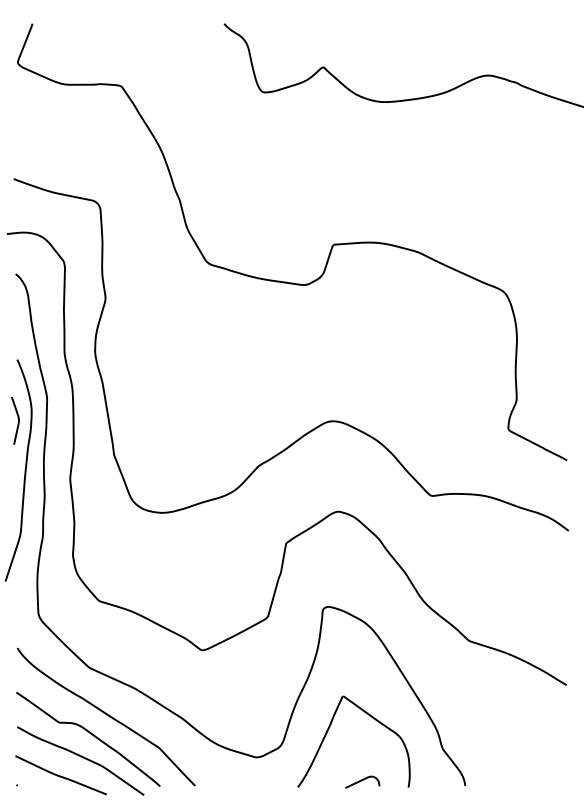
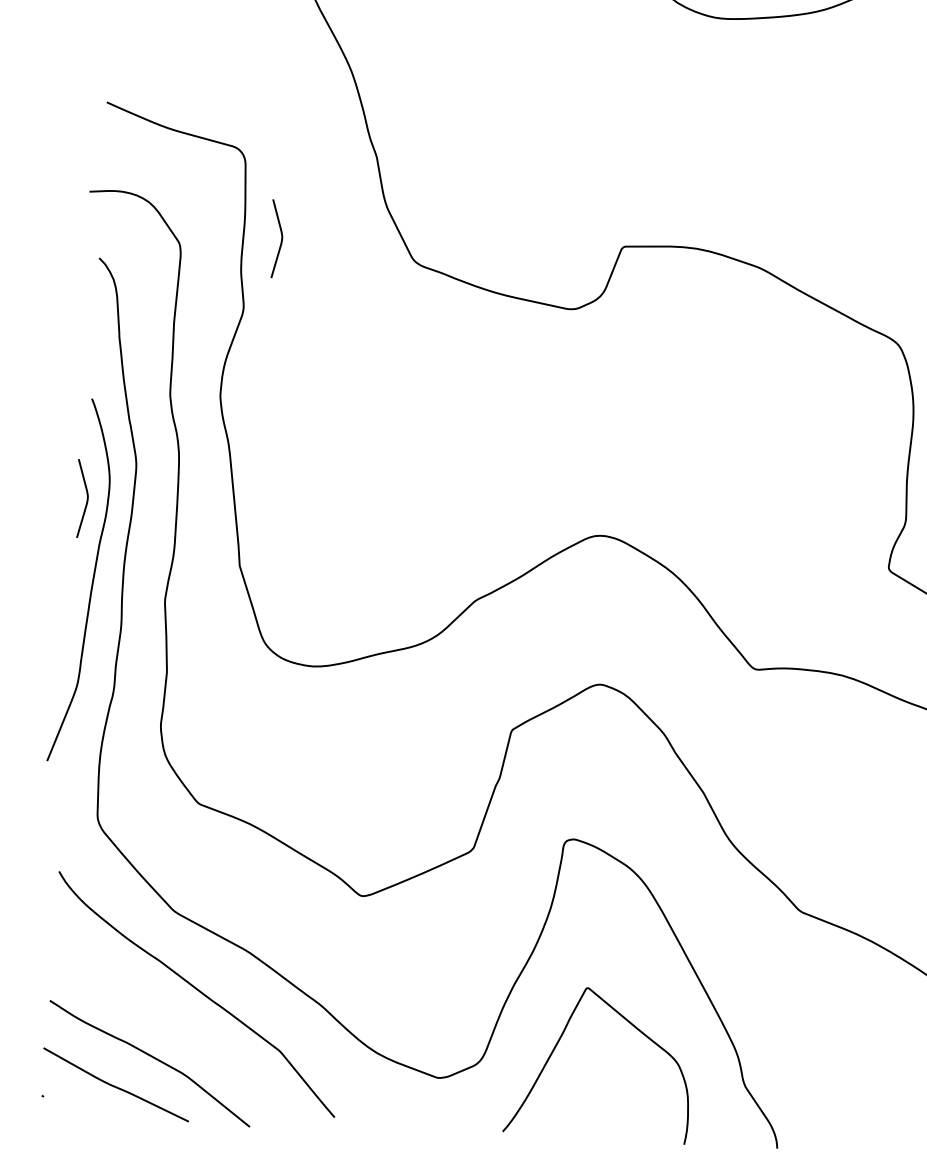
curve: (124, 252) -> (279, 235), added
curve: (90, 734) -> (169, 1021), removed
curve: (362, 780) -> (609, 1127), removed

